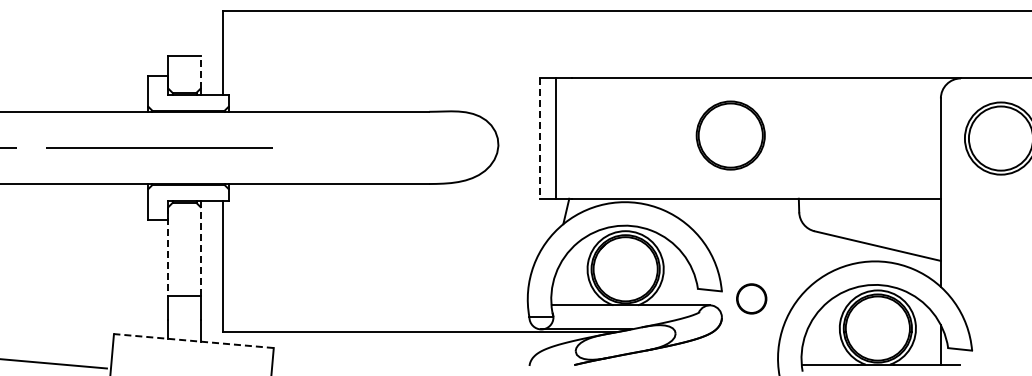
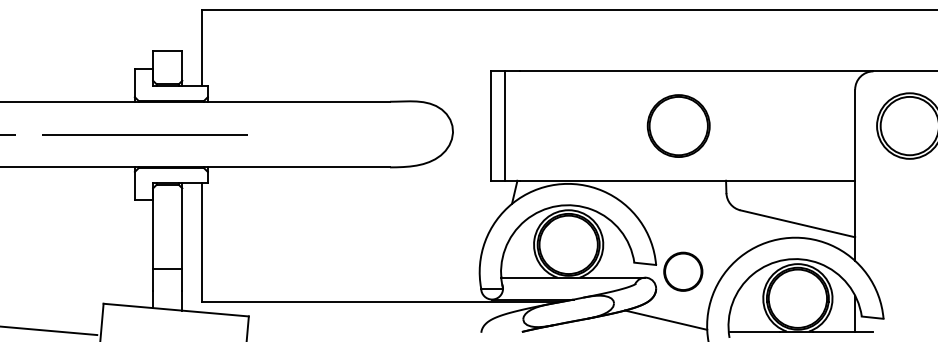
line: (200, 72) -> (182, 66), dashed -> solid
part: (730, 135) -> (678, 126), moved
line: (539, 139) -> (490, 126), dashed -> solid
line: (168, 251) -> (153, 228), dashed -> solid
line: (200, 251) -> (182, 228), dashed -> solid
circle: (751, 298) -> (683, 271), size x1.43
line: (193, 341) -> (175, 310), dashed -> solid
line: (732, 351) -> (665, 319), added

